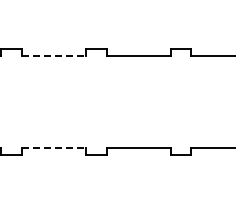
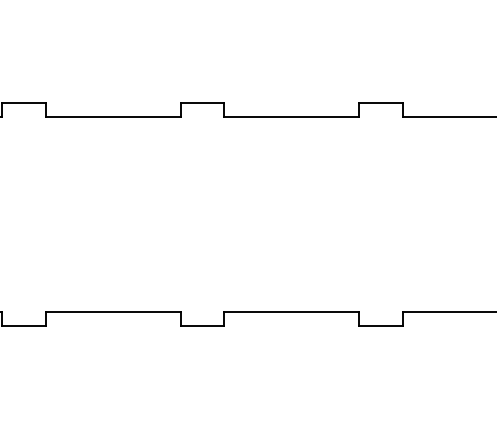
line: (54, 55) -> (114, 116), dashed -> solid
line: (54, 148) -> (114, 312), dashed -> solid

